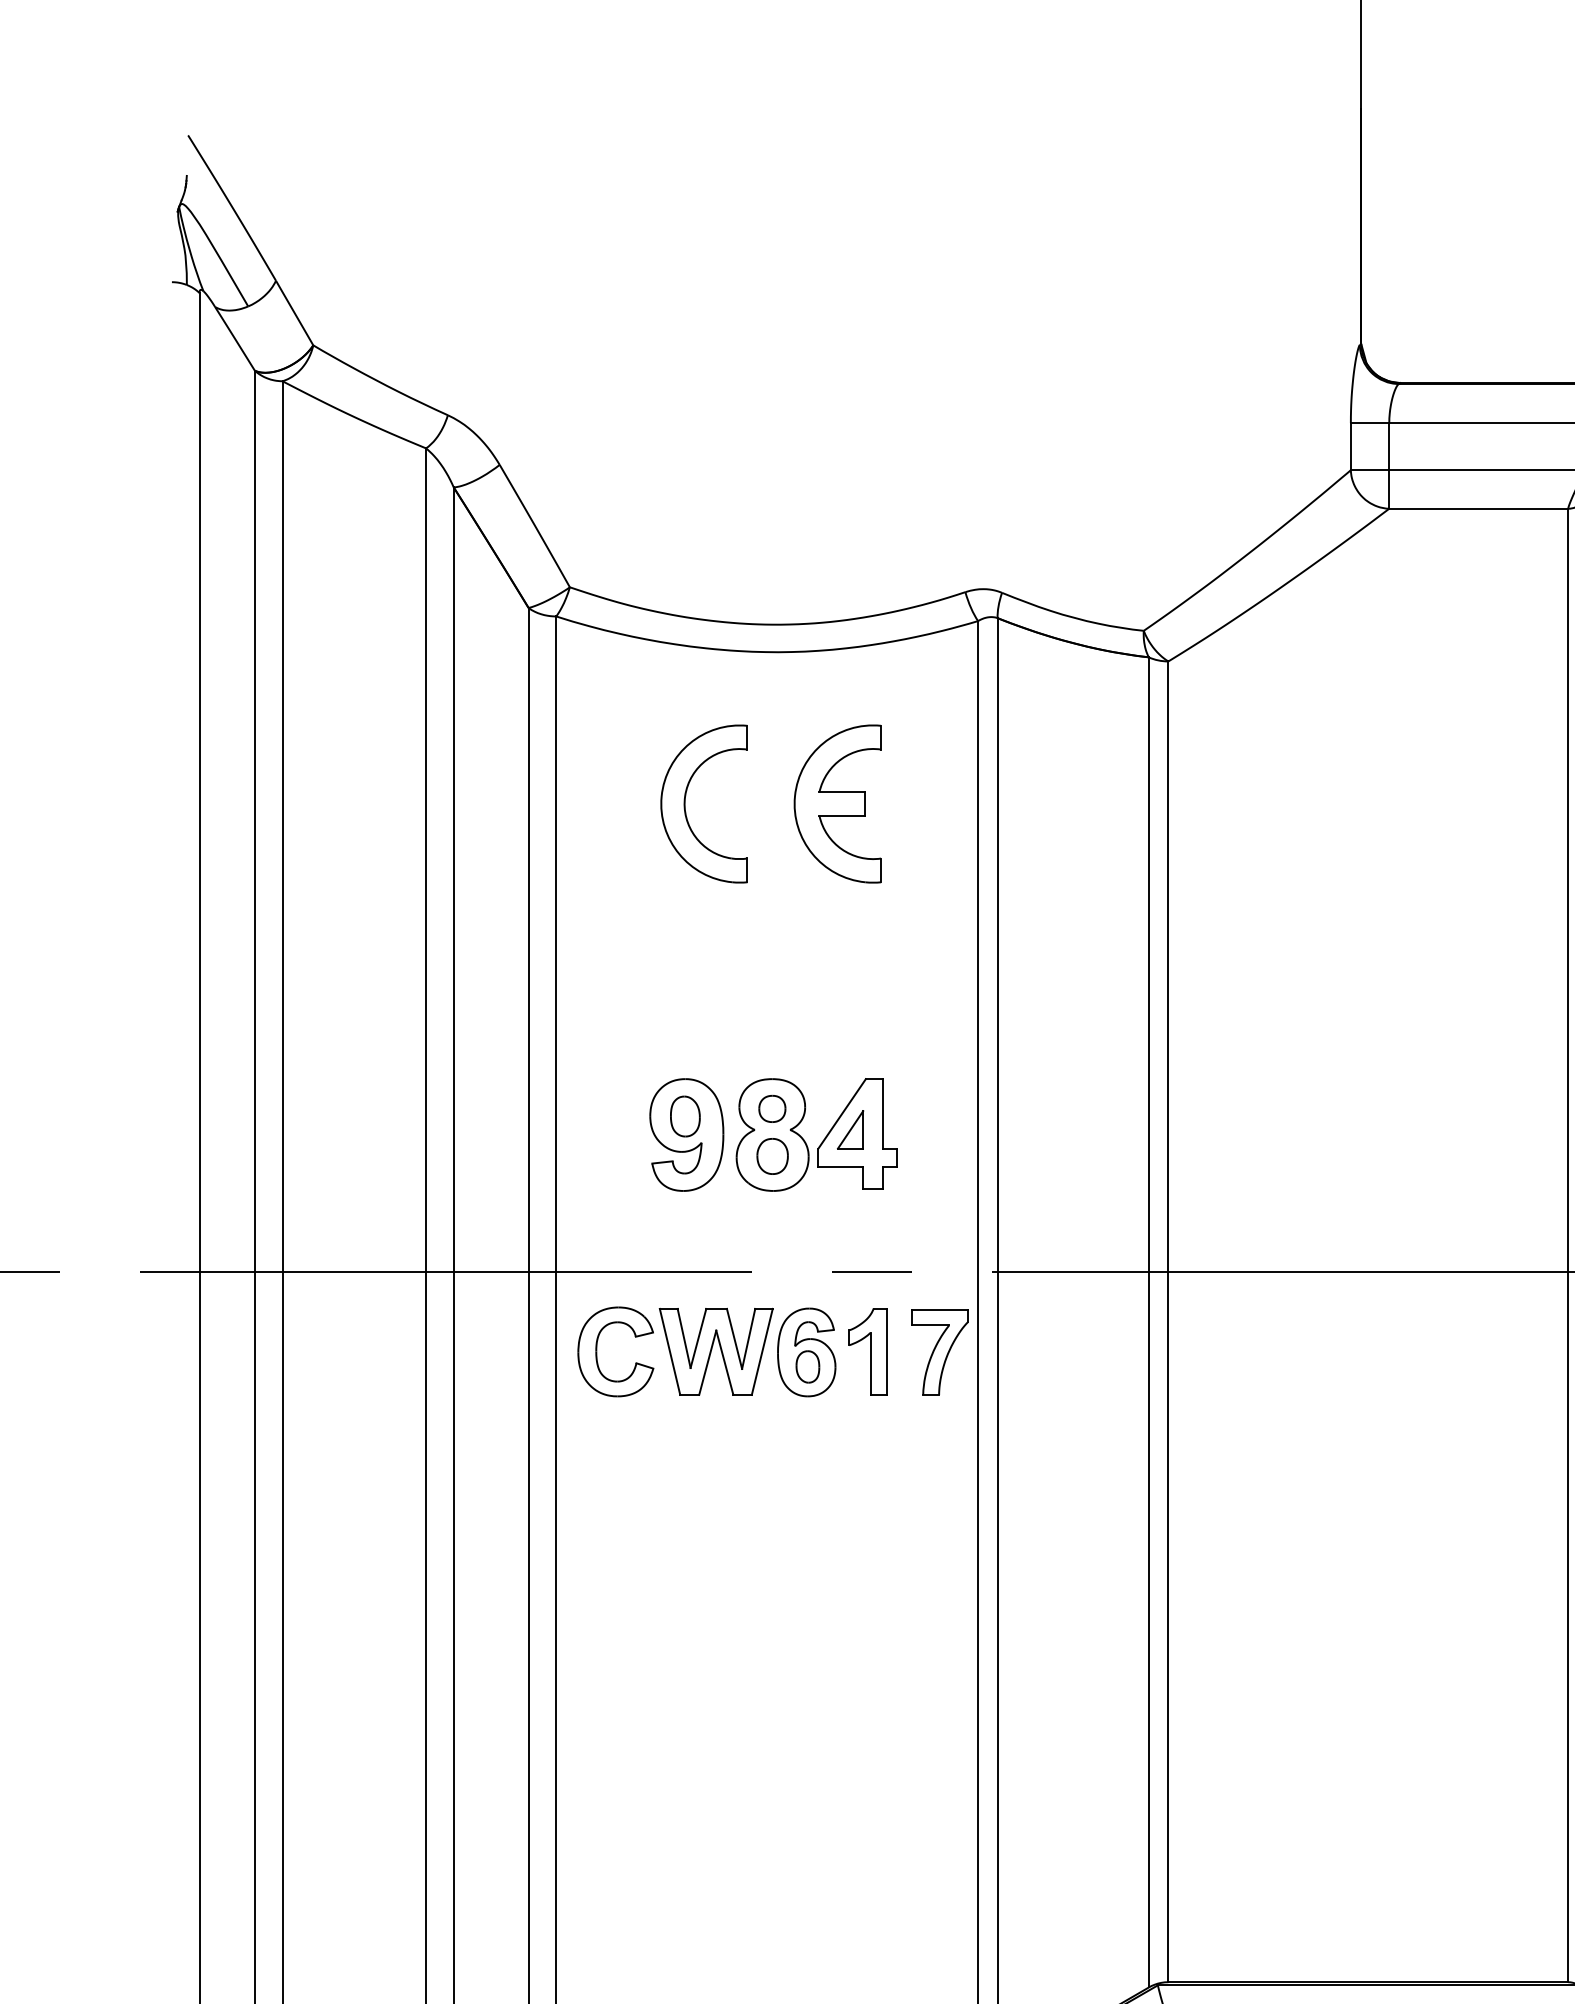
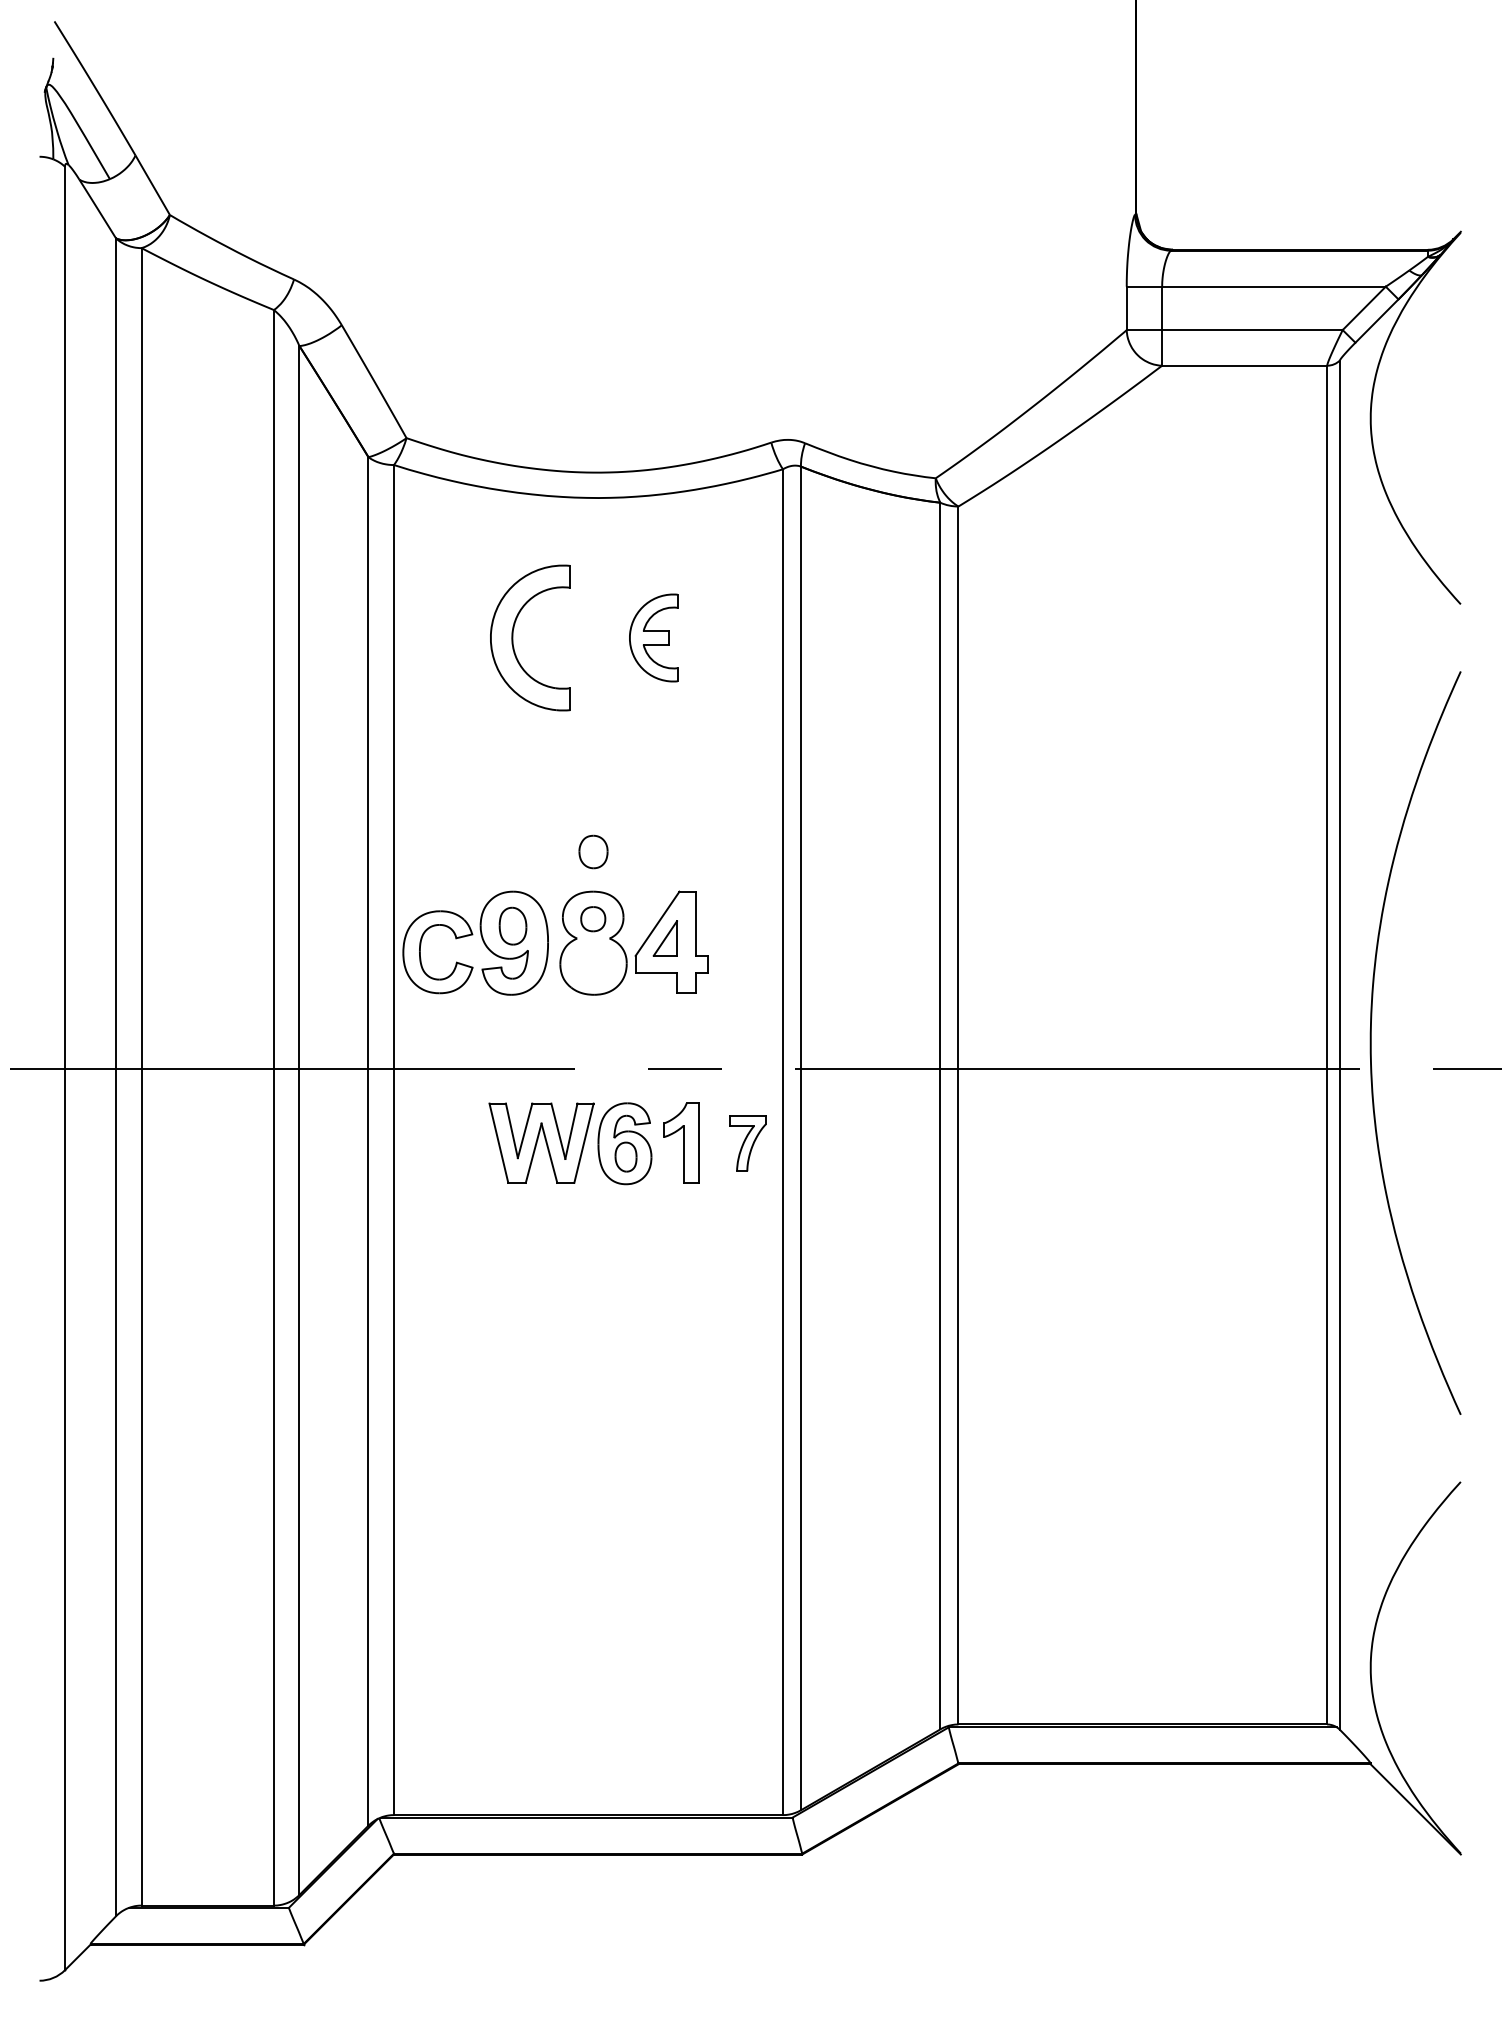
part: (837, 803) -> (653, 637), size x0.6
part: (772, 1155) -> (593, 851), moved
part: (596, 1352) -> (420, 952), moved
part: (939, 1352) -> (747, 1143), size x0.7

